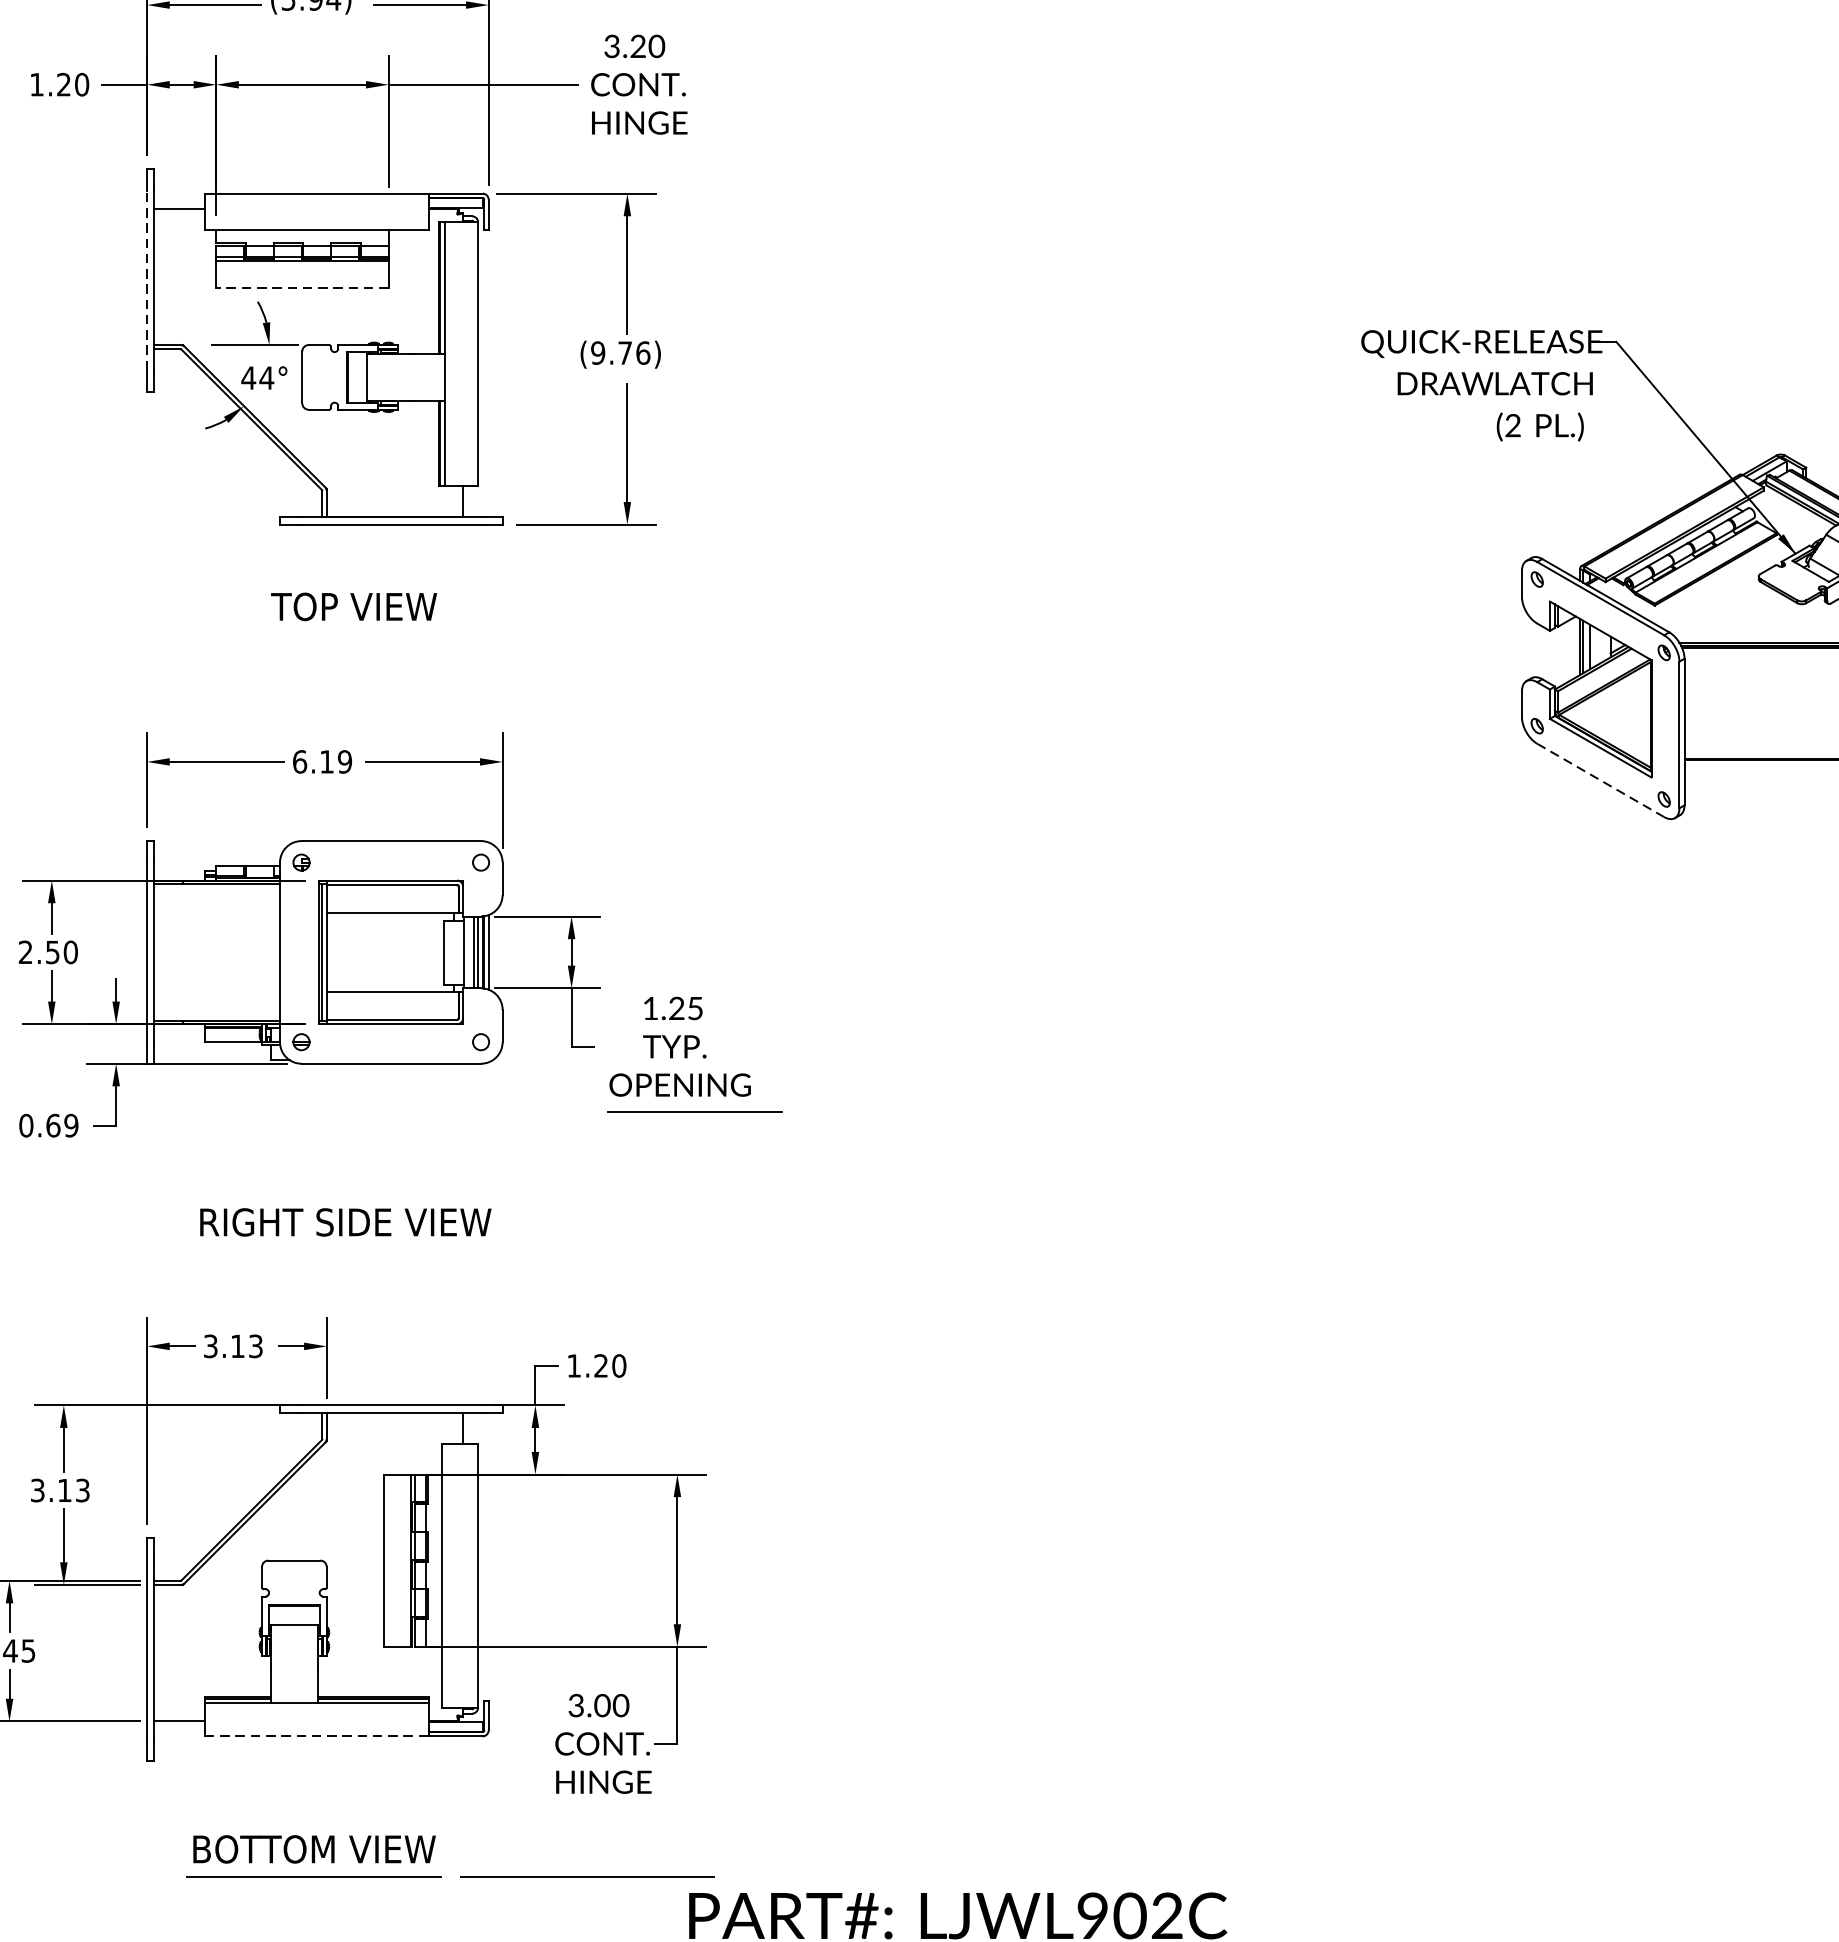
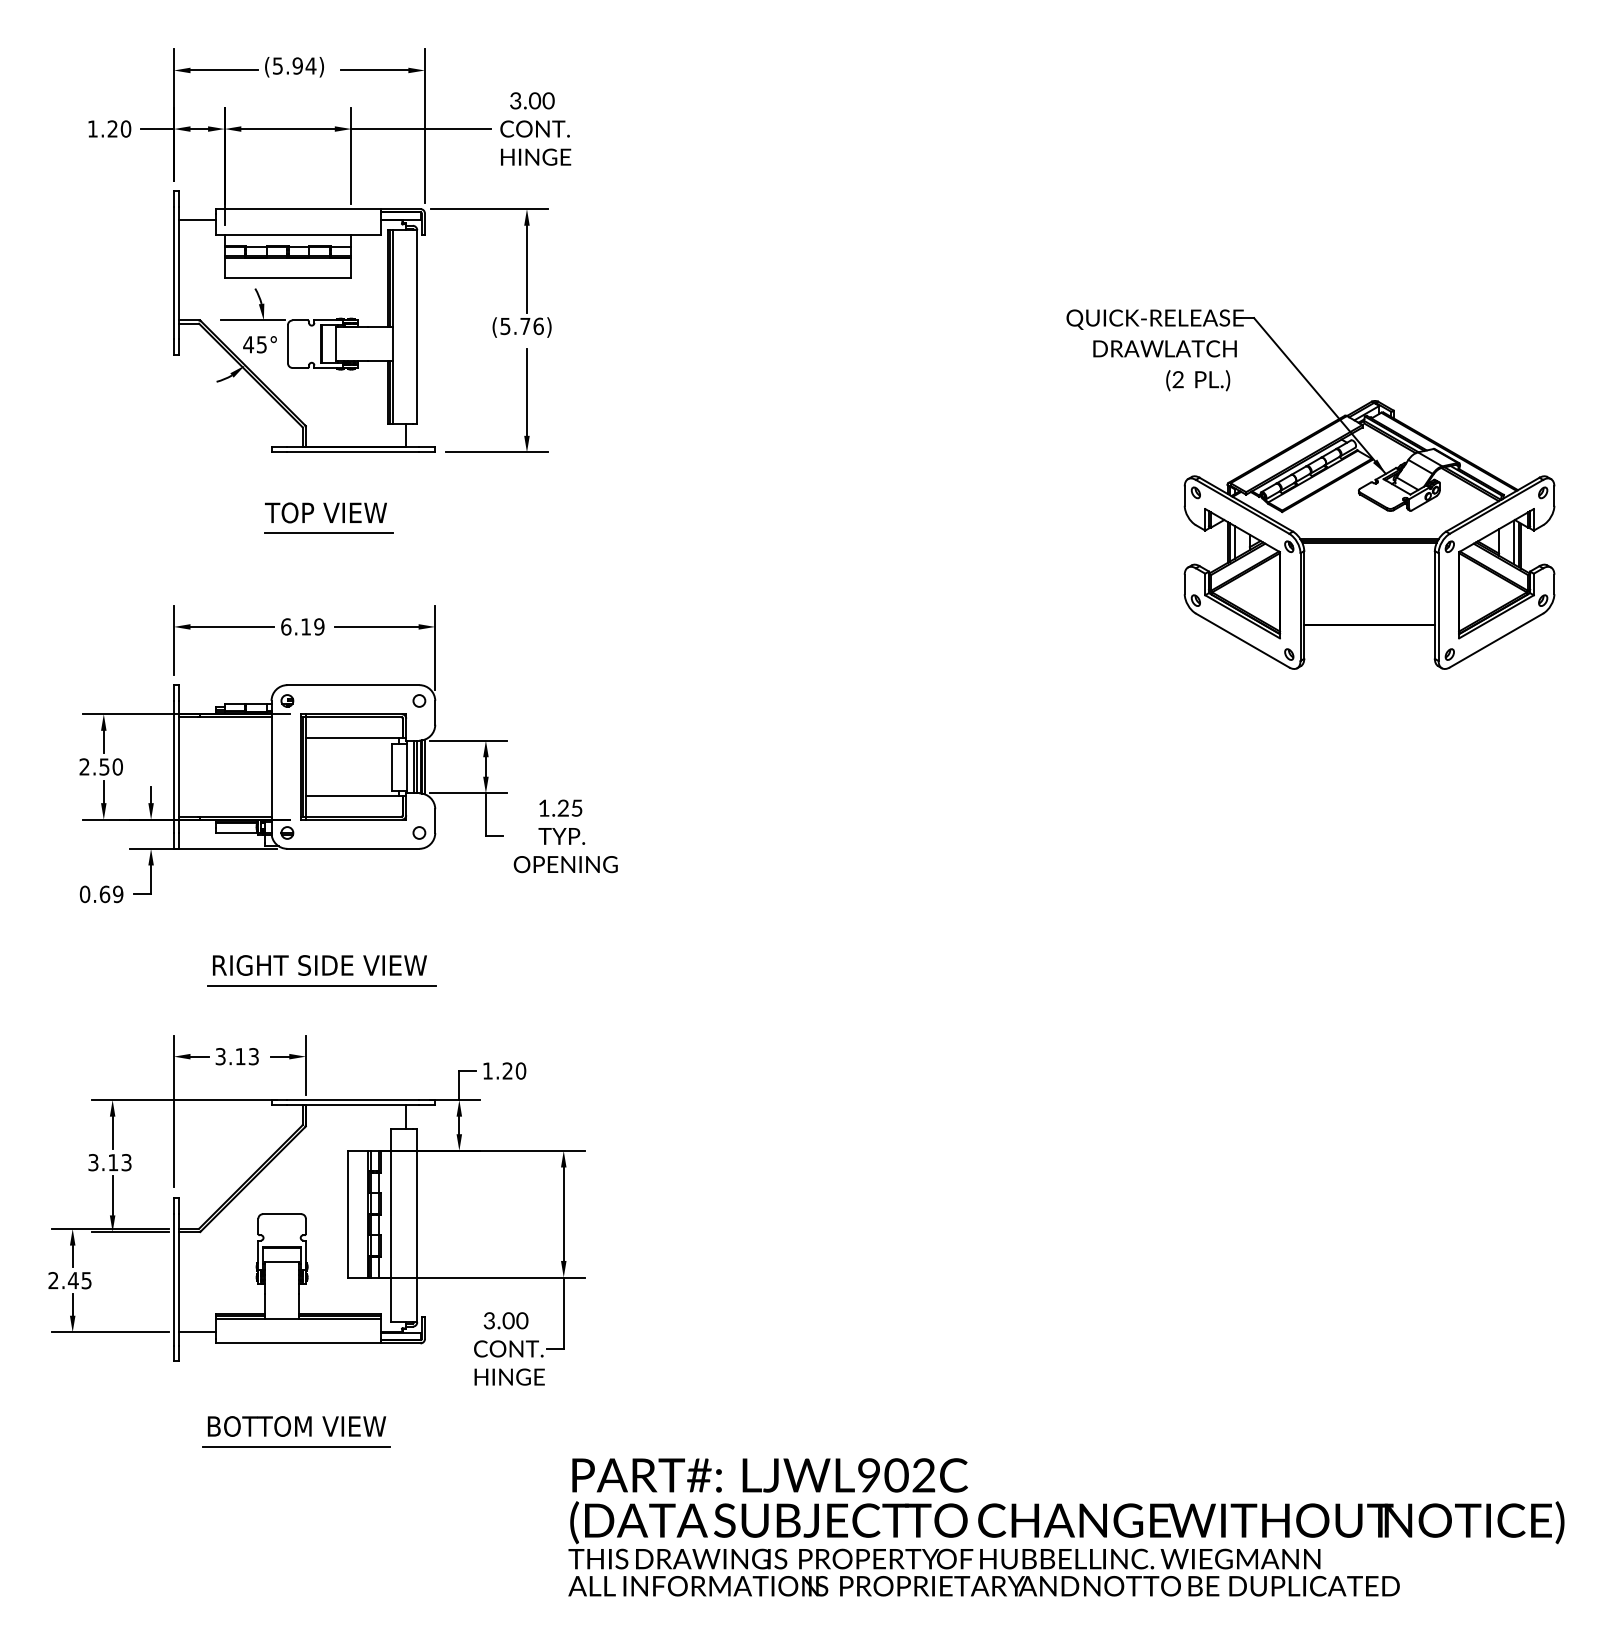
text: (638, 45) -> (535, 100), 3.20 -> 3.00
line: (146, 279) -> (173, 272), dashed -> solid
line: (301, 288) -> (287, 278), dashed -> solid
text: (598, 351) -> (505, 325), (9.76) -> (5.76)
text: (266, 377) -> (261, 344), 44° -> 45°
line: (1600, 780) -> (1242, 640), dashed -> solid
line: (694, 1110) -> (328, 532), moved
line: (347, 1249) -> (321, 985), added
line: (317, 1736) -> (299, 1343), dashed -> solid
line: (587, 1876) -> (497, 1446), removed

